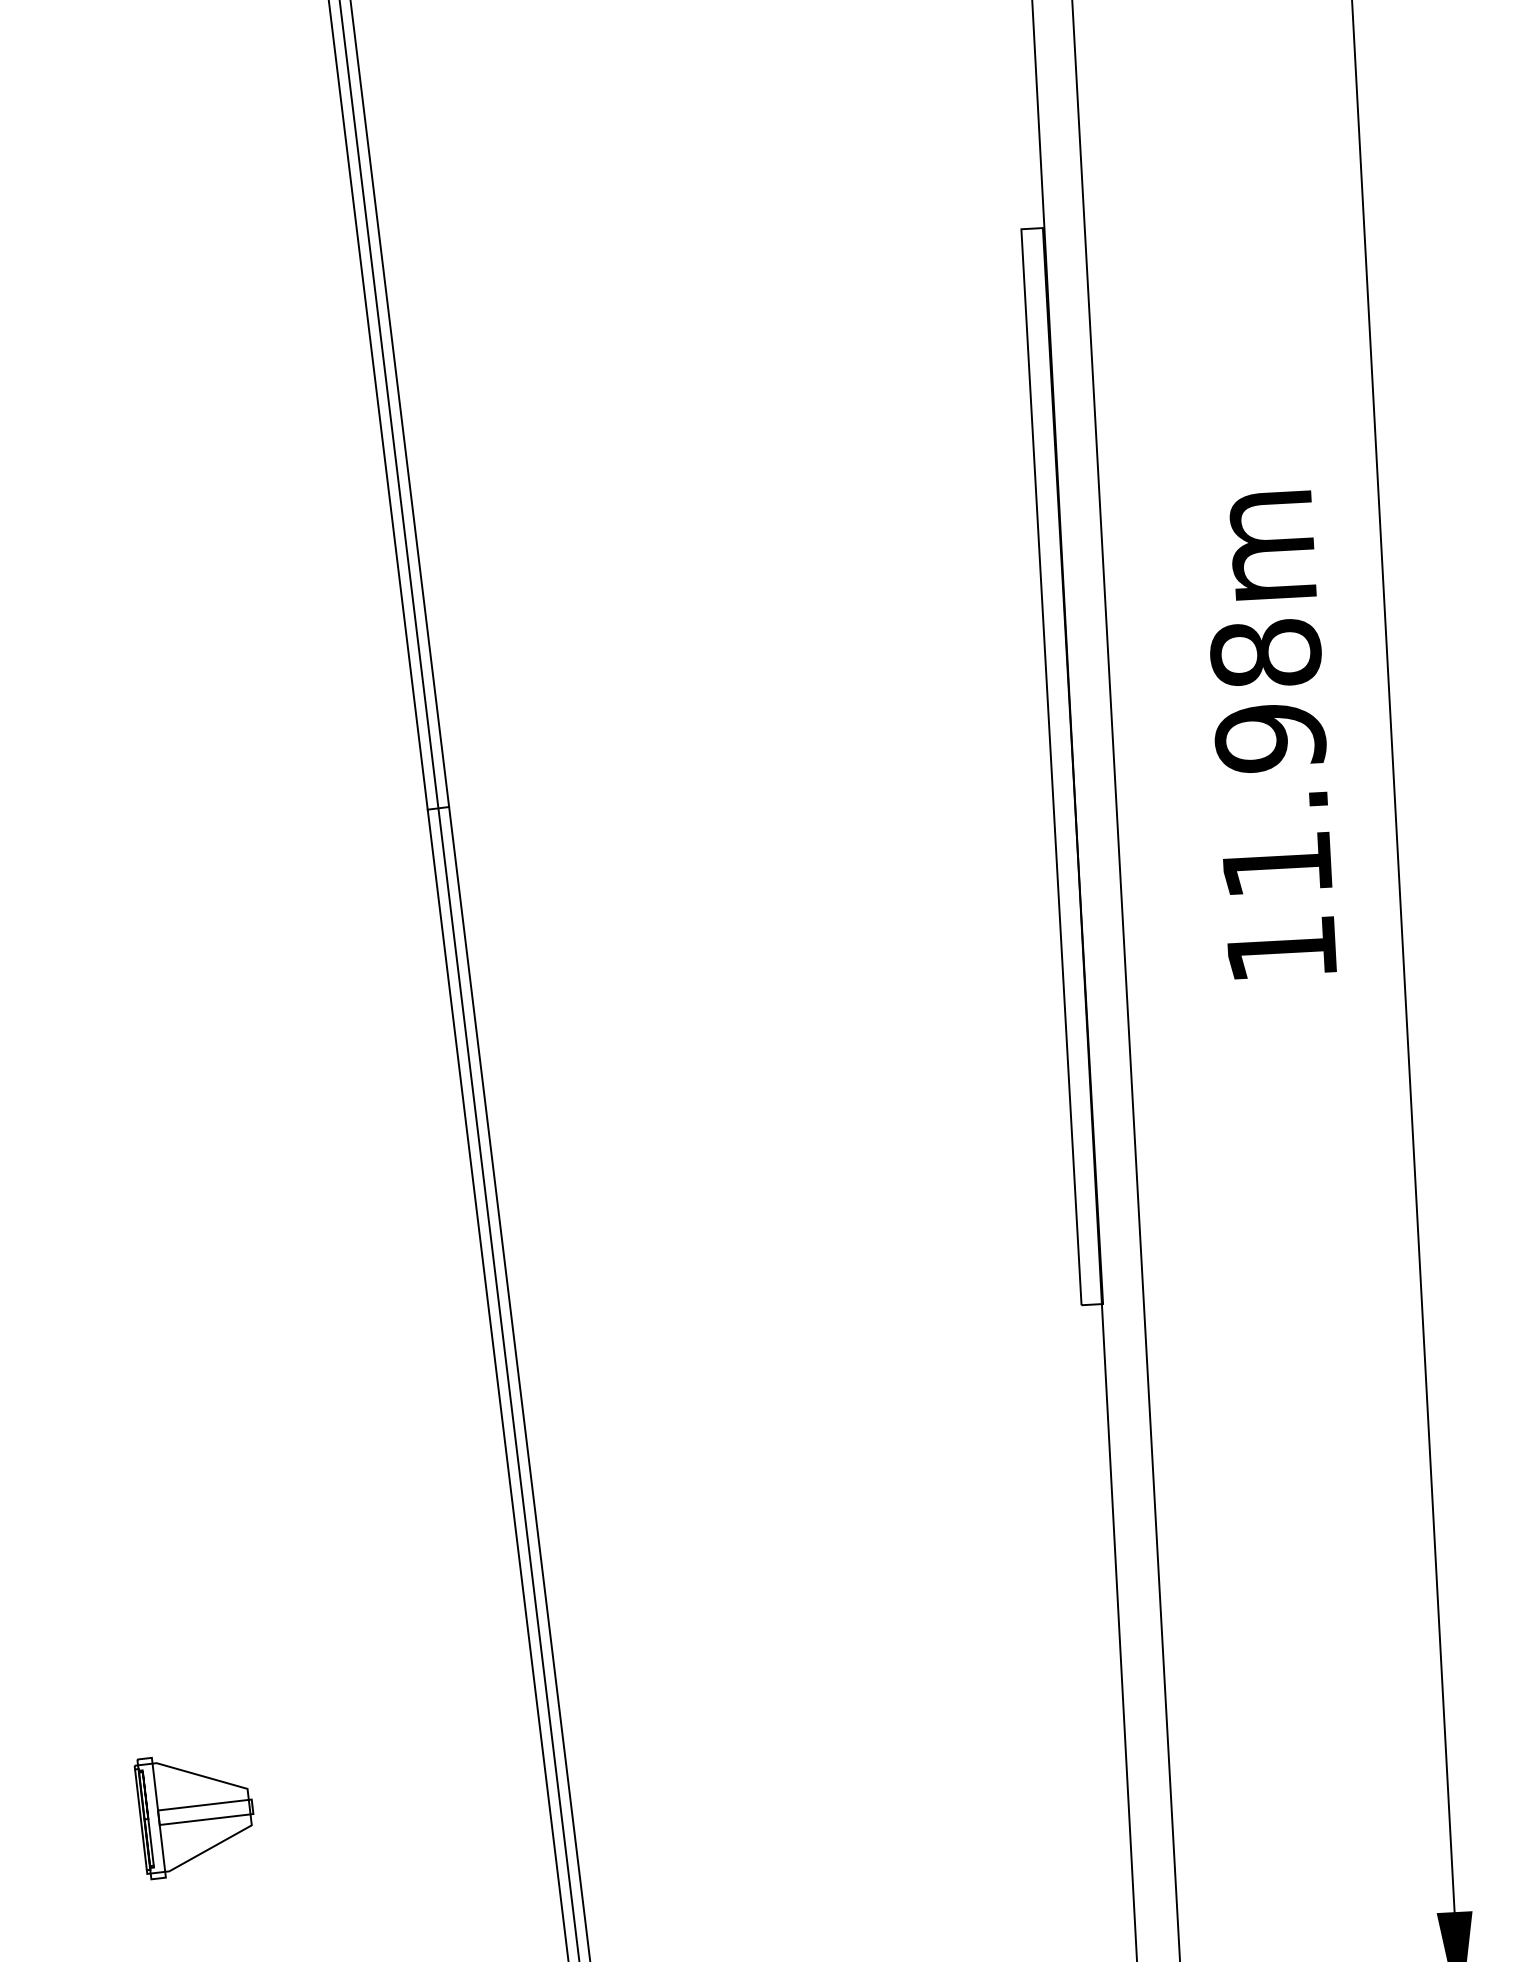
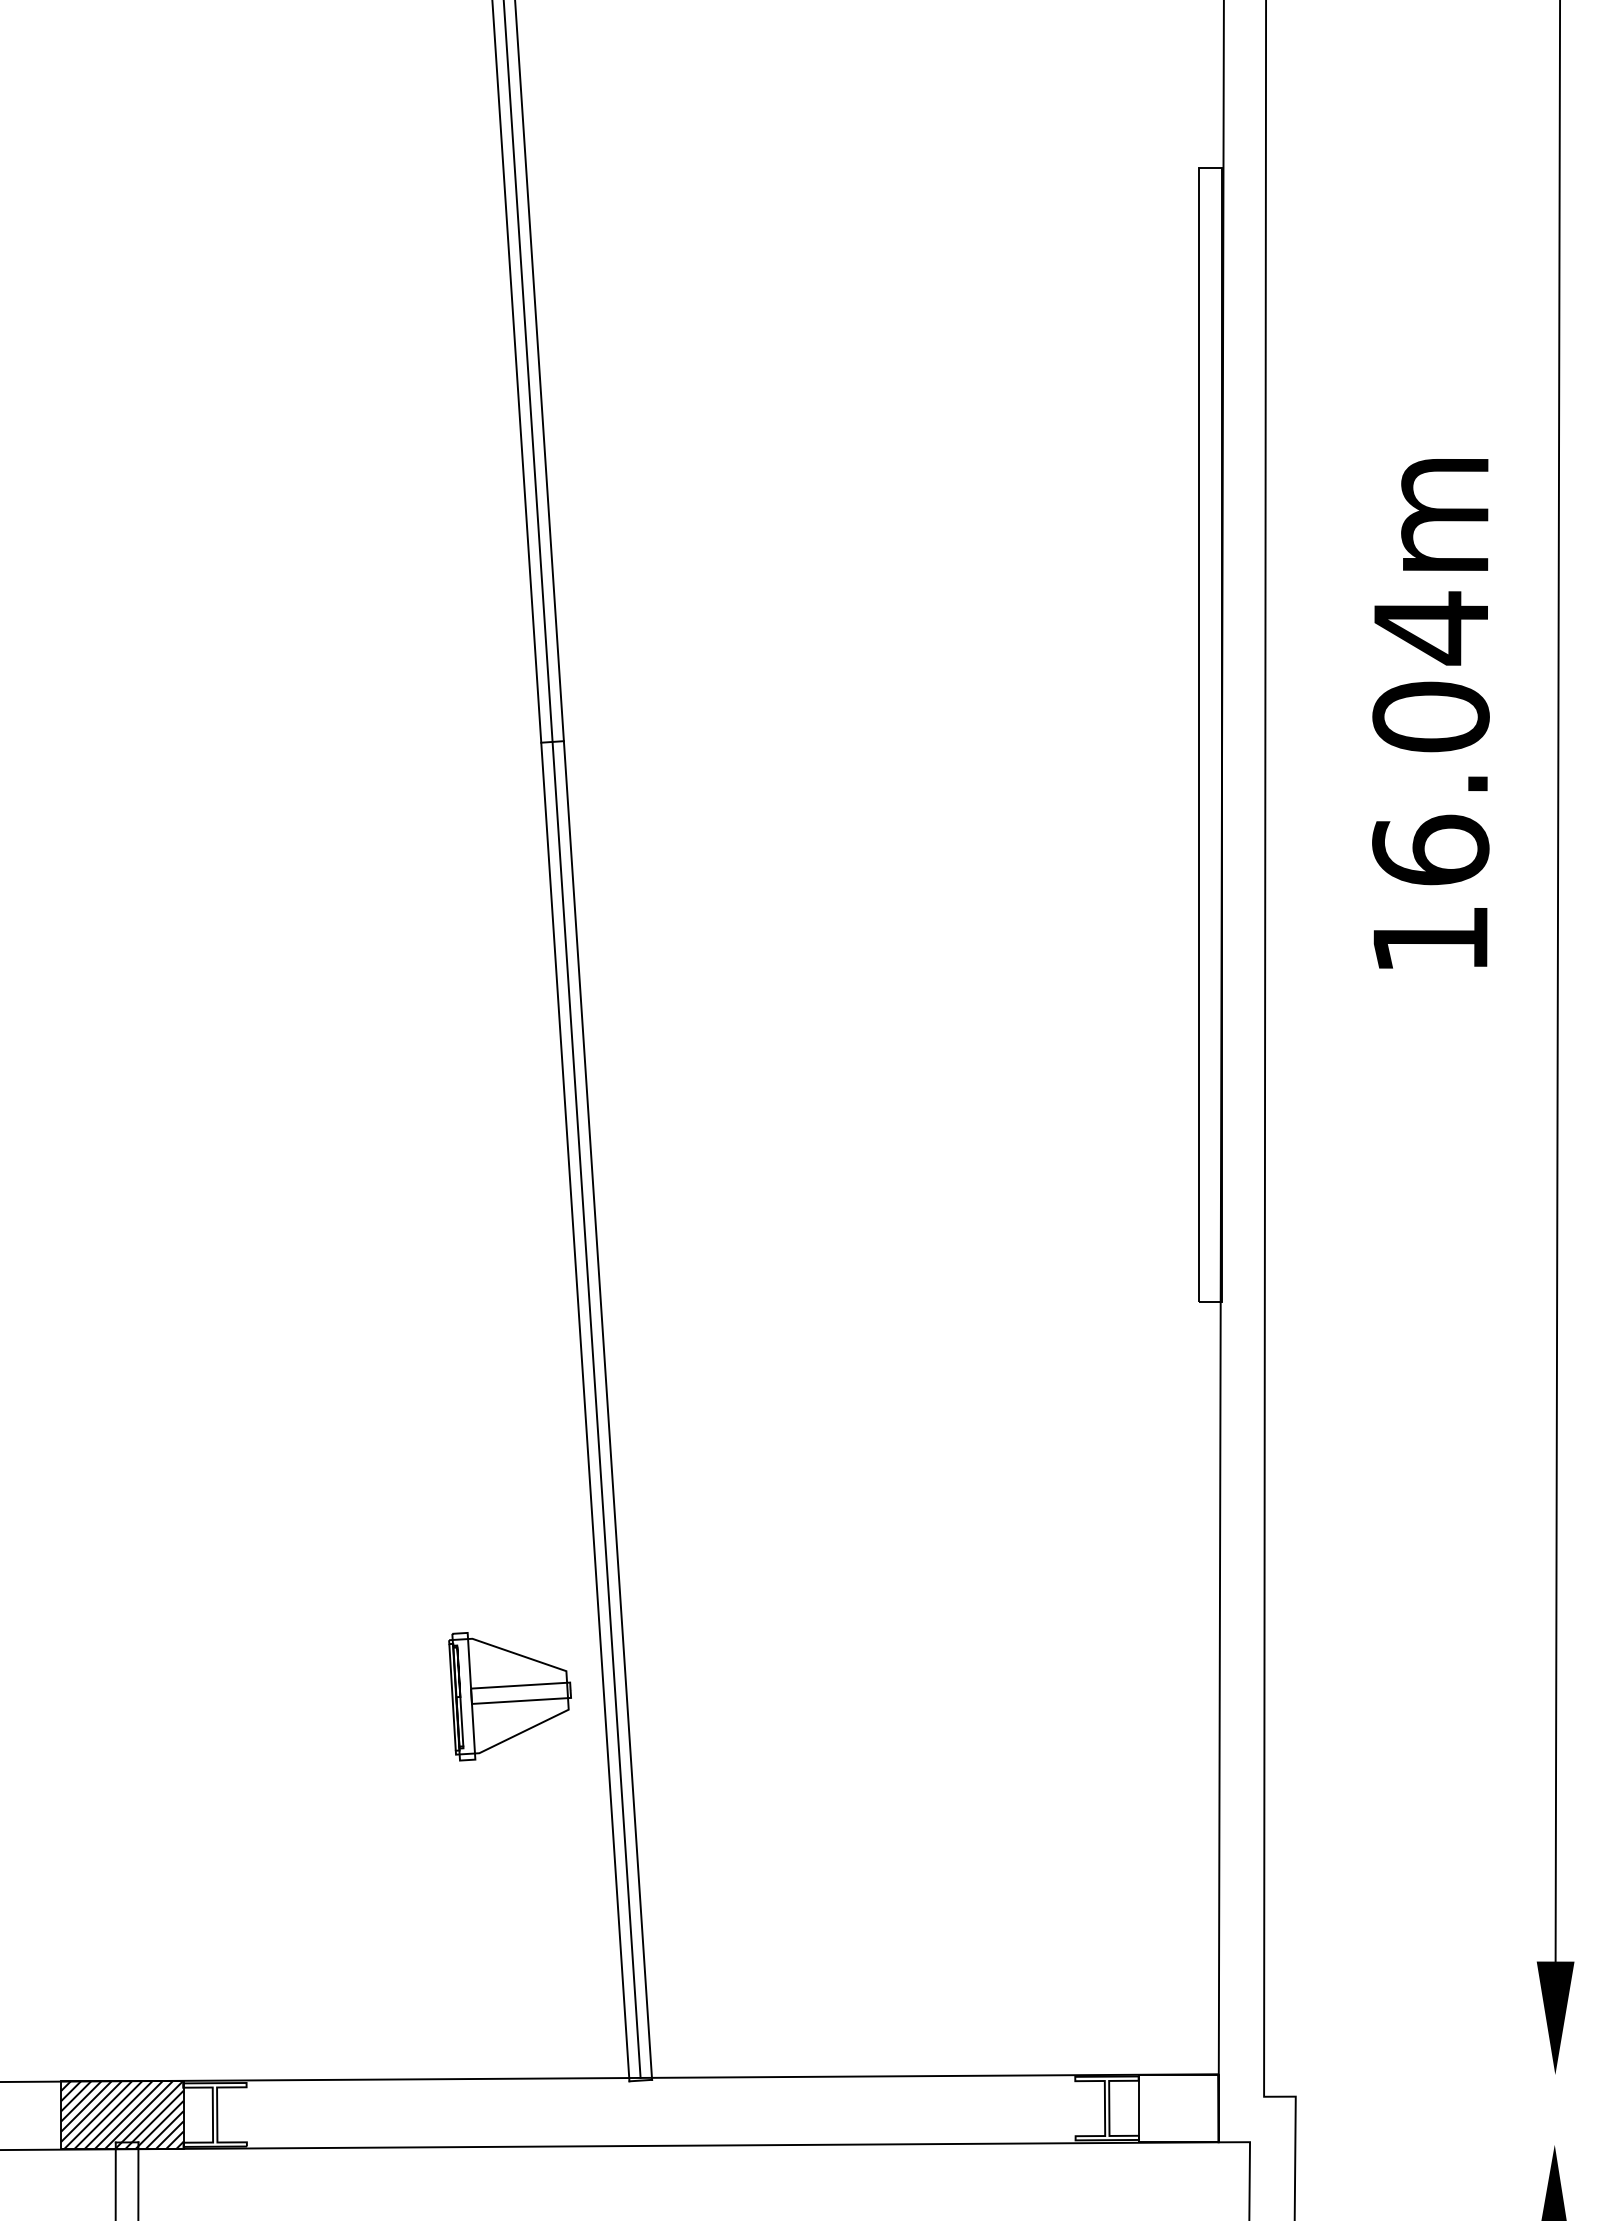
text: (1271, 758) -> (1431, 738), 11.98m -> 16.04m
part: (194, 1815) -> (509, 1696), moved

